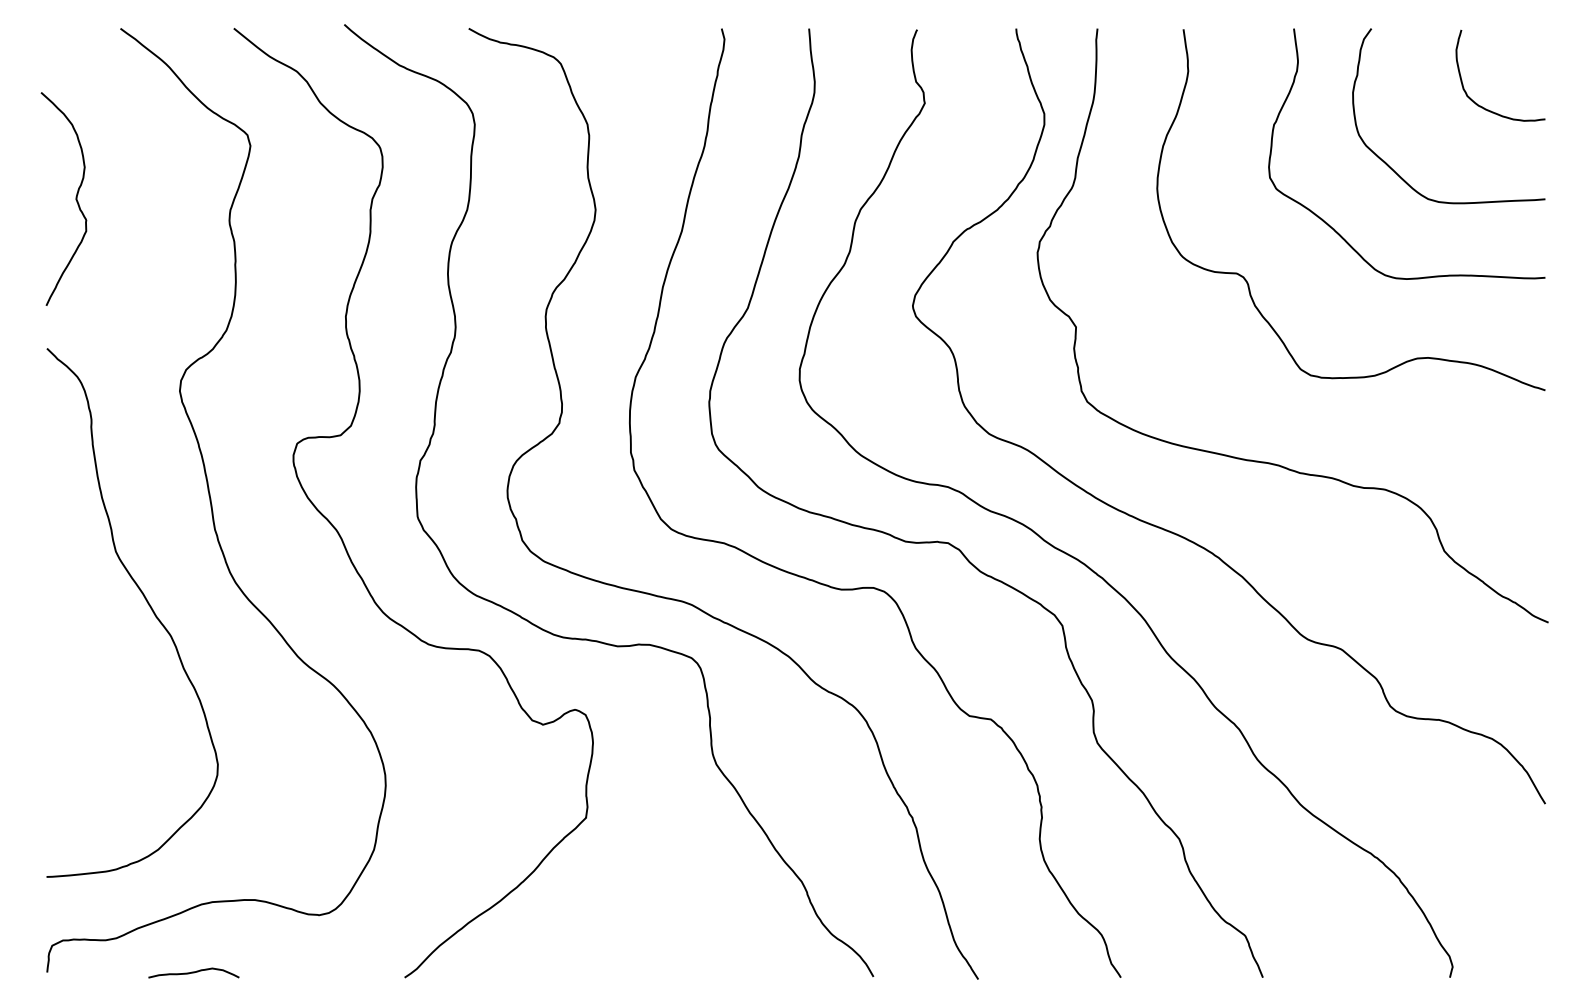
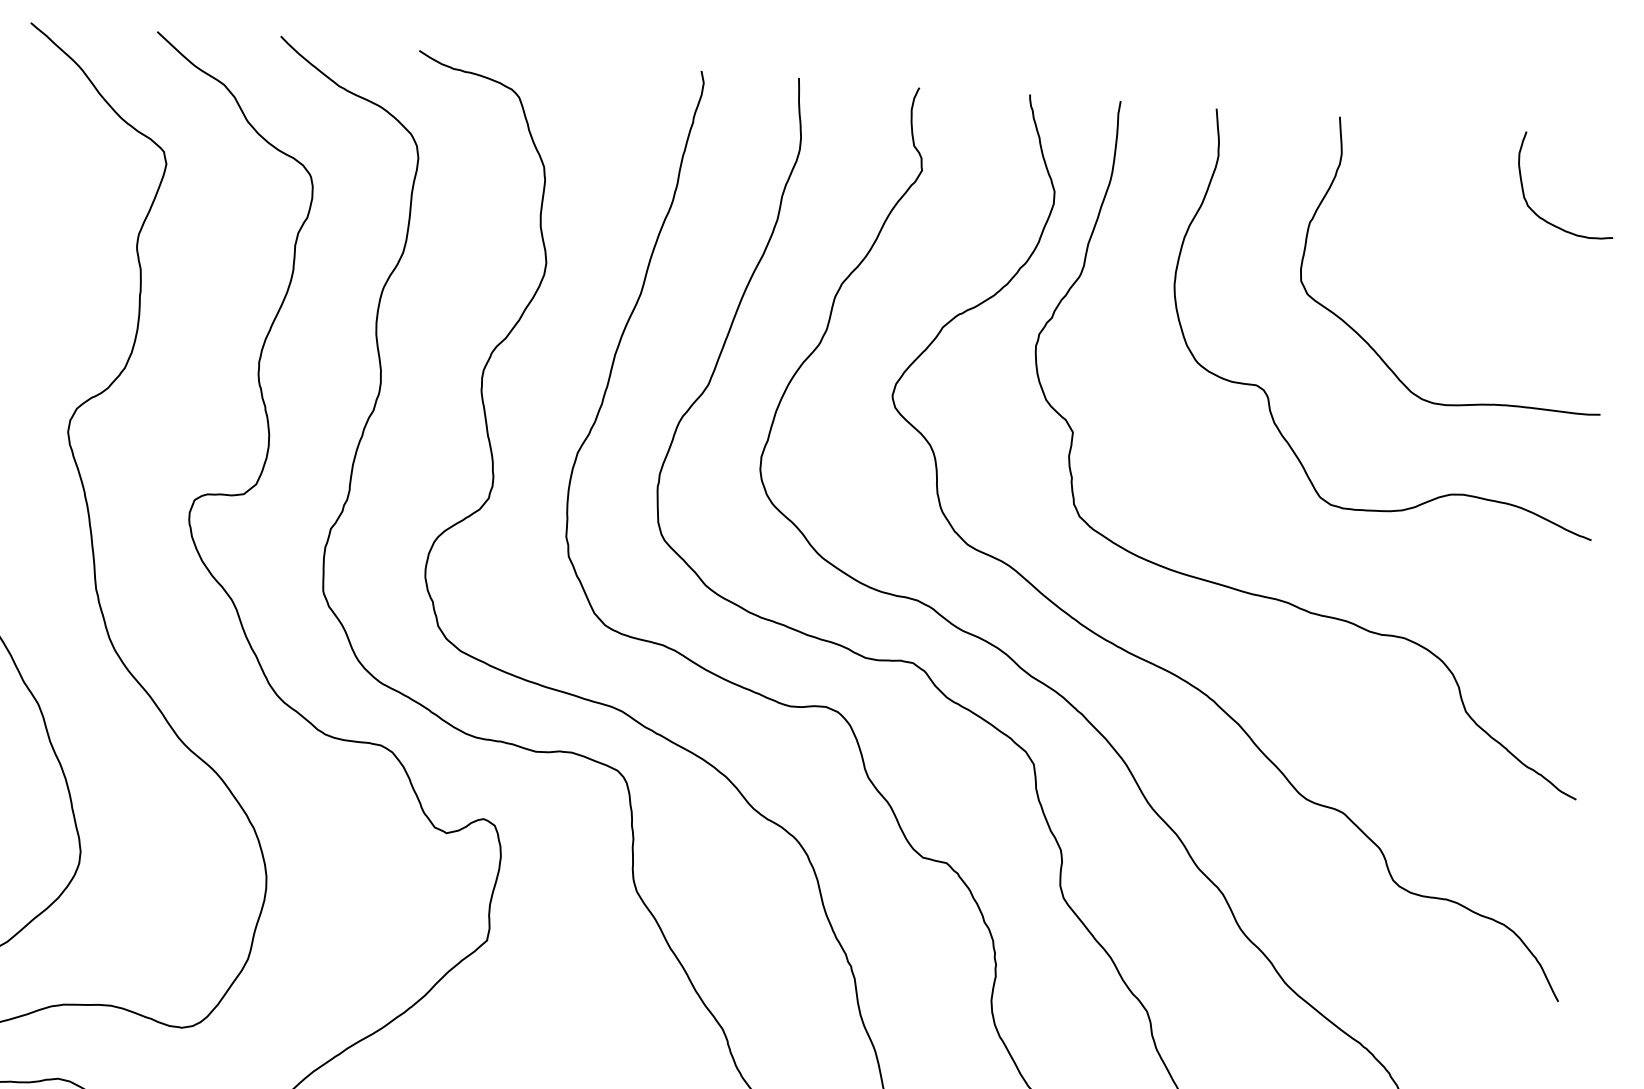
curve: (1401, 176) -> (1448, 290), removed

